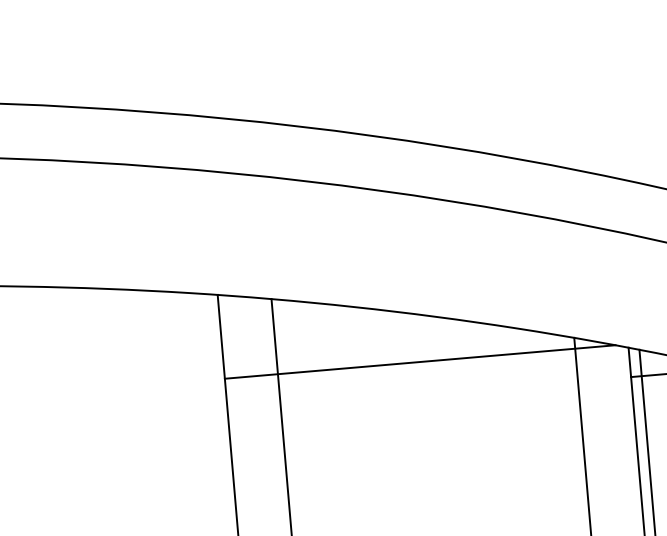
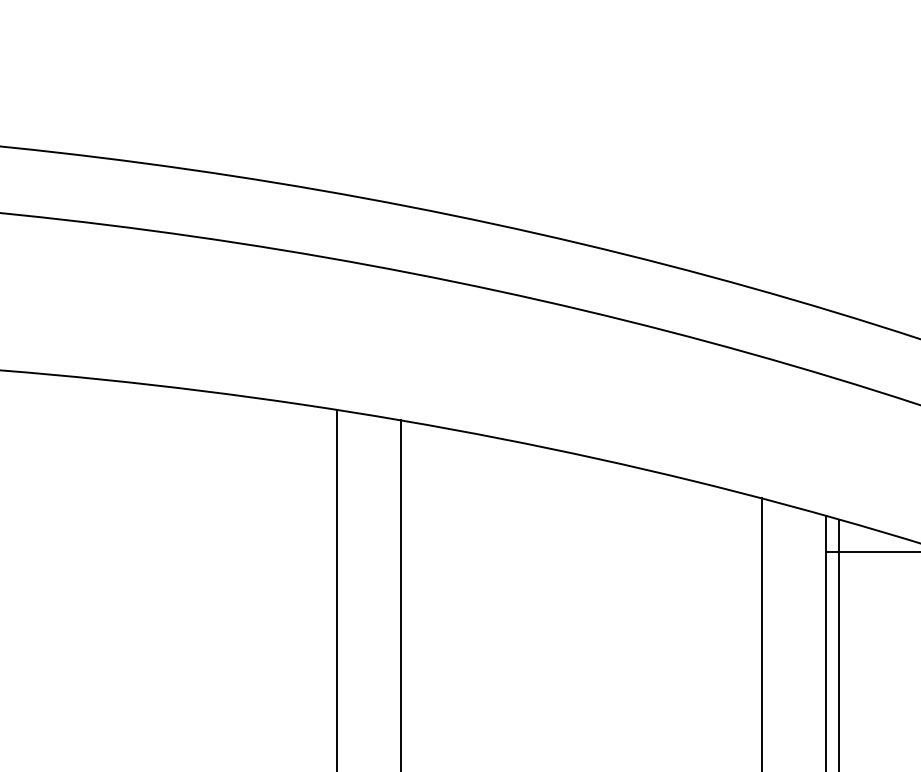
line: (419, 361) -> (573, 511), removed

